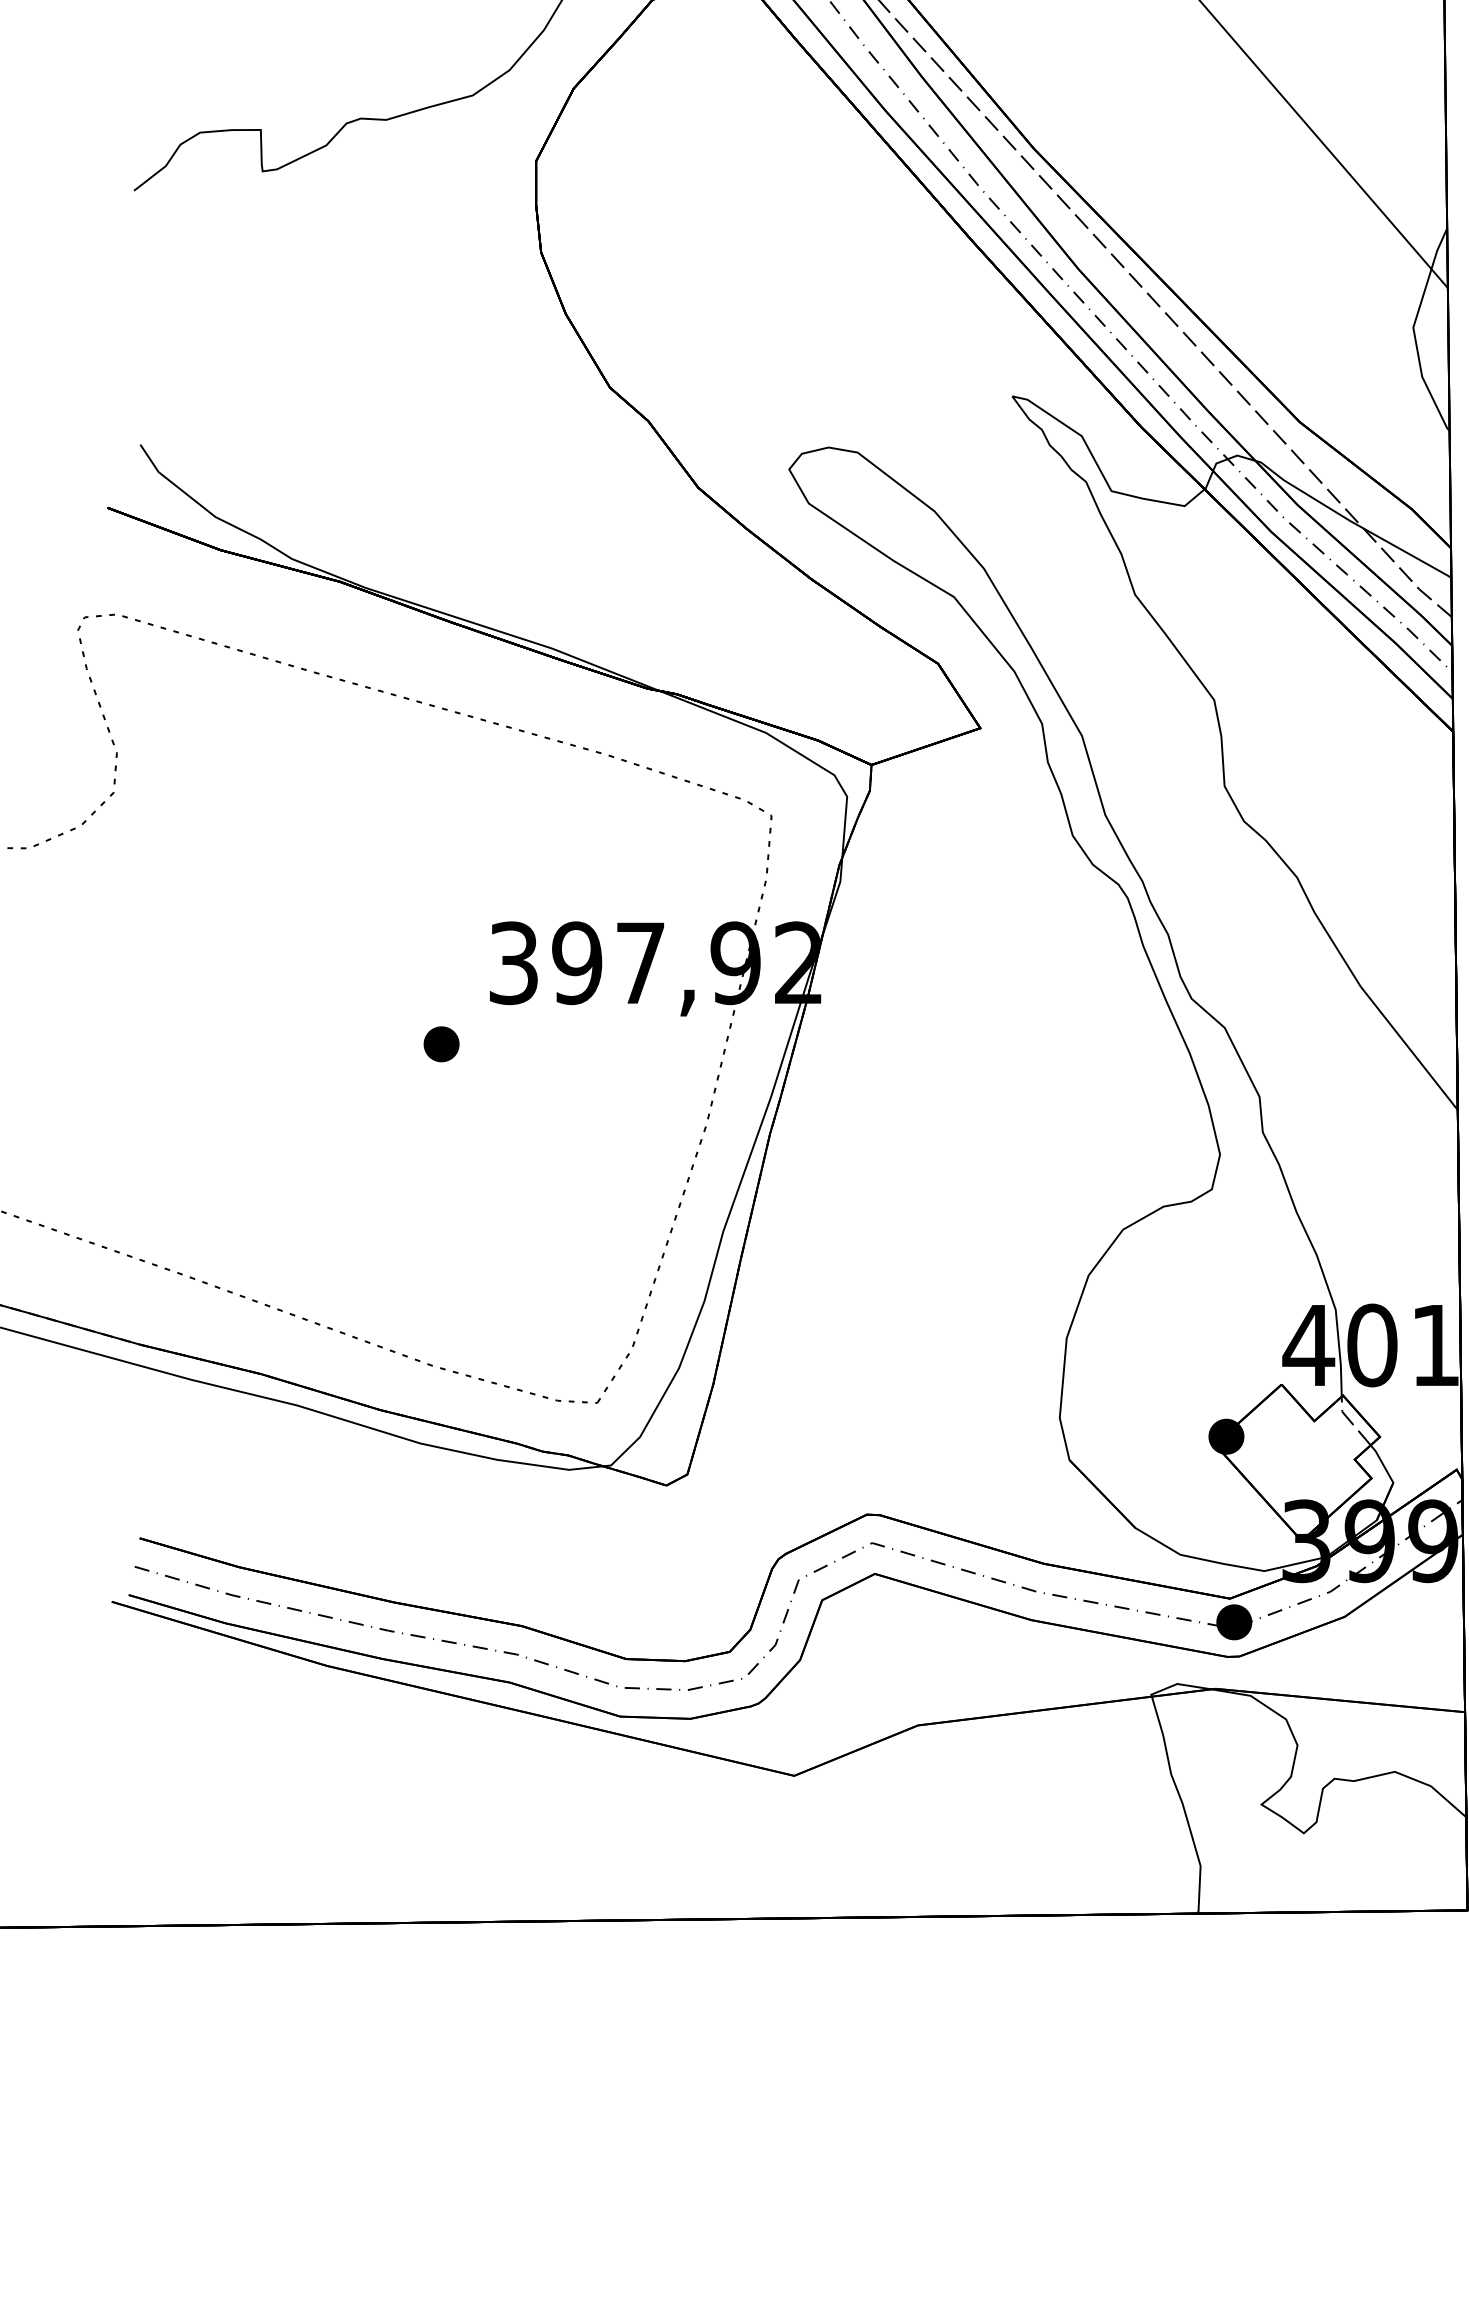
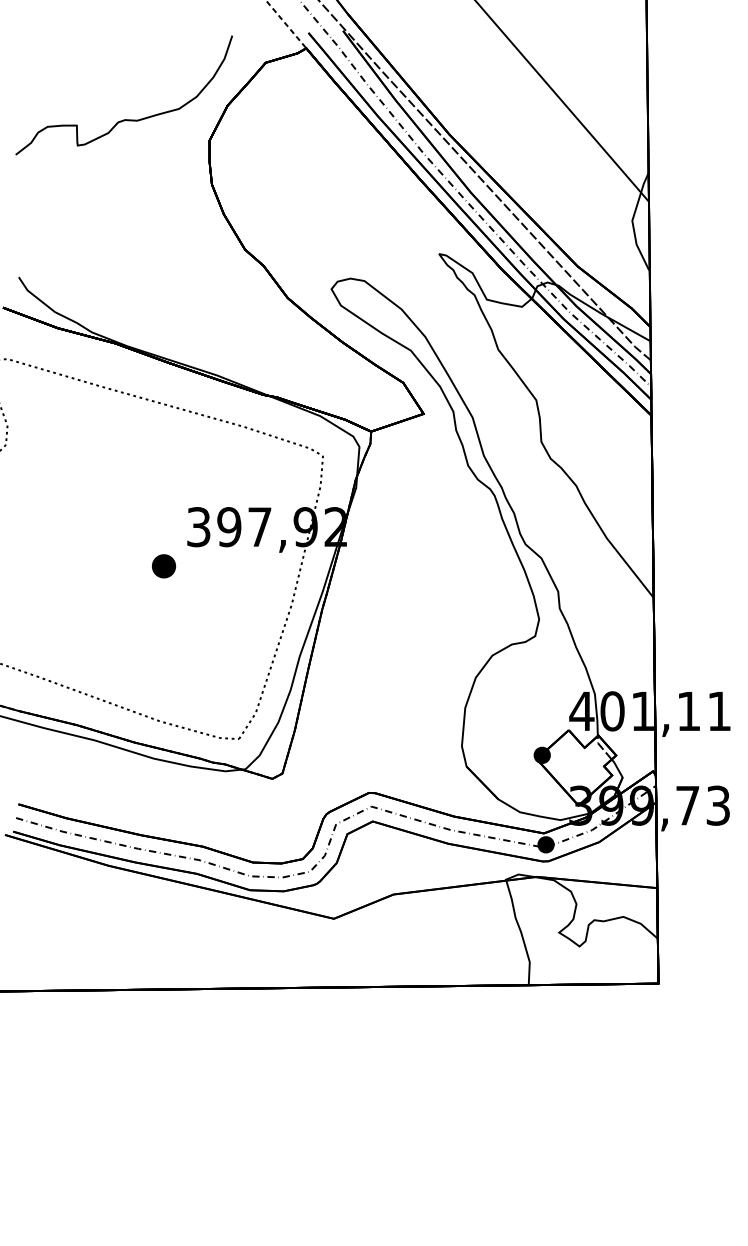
part: (440, 1042) -> (163, 565), size x1.4

